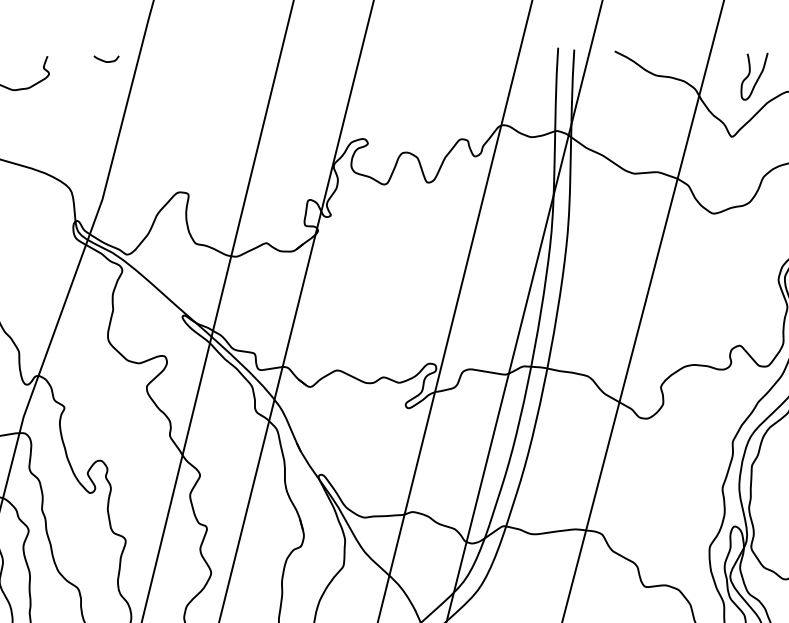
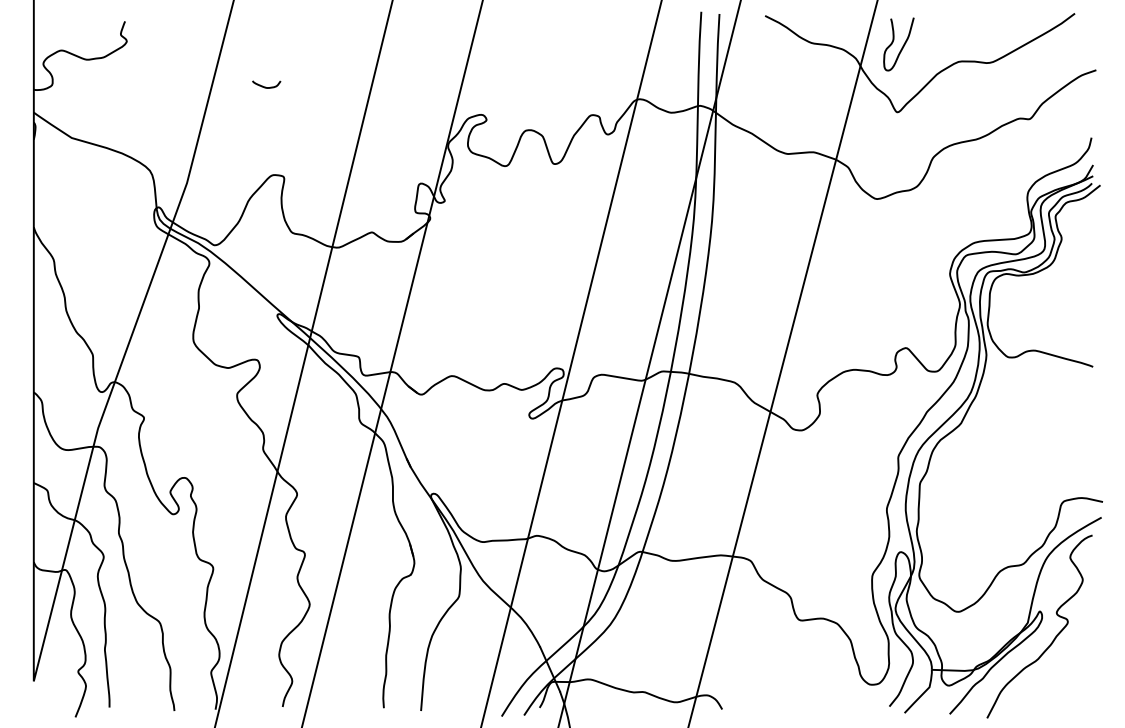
curve: (105, 60) -> (265, 86), moved
curve: (757, 77) -> (902, 45), moved

